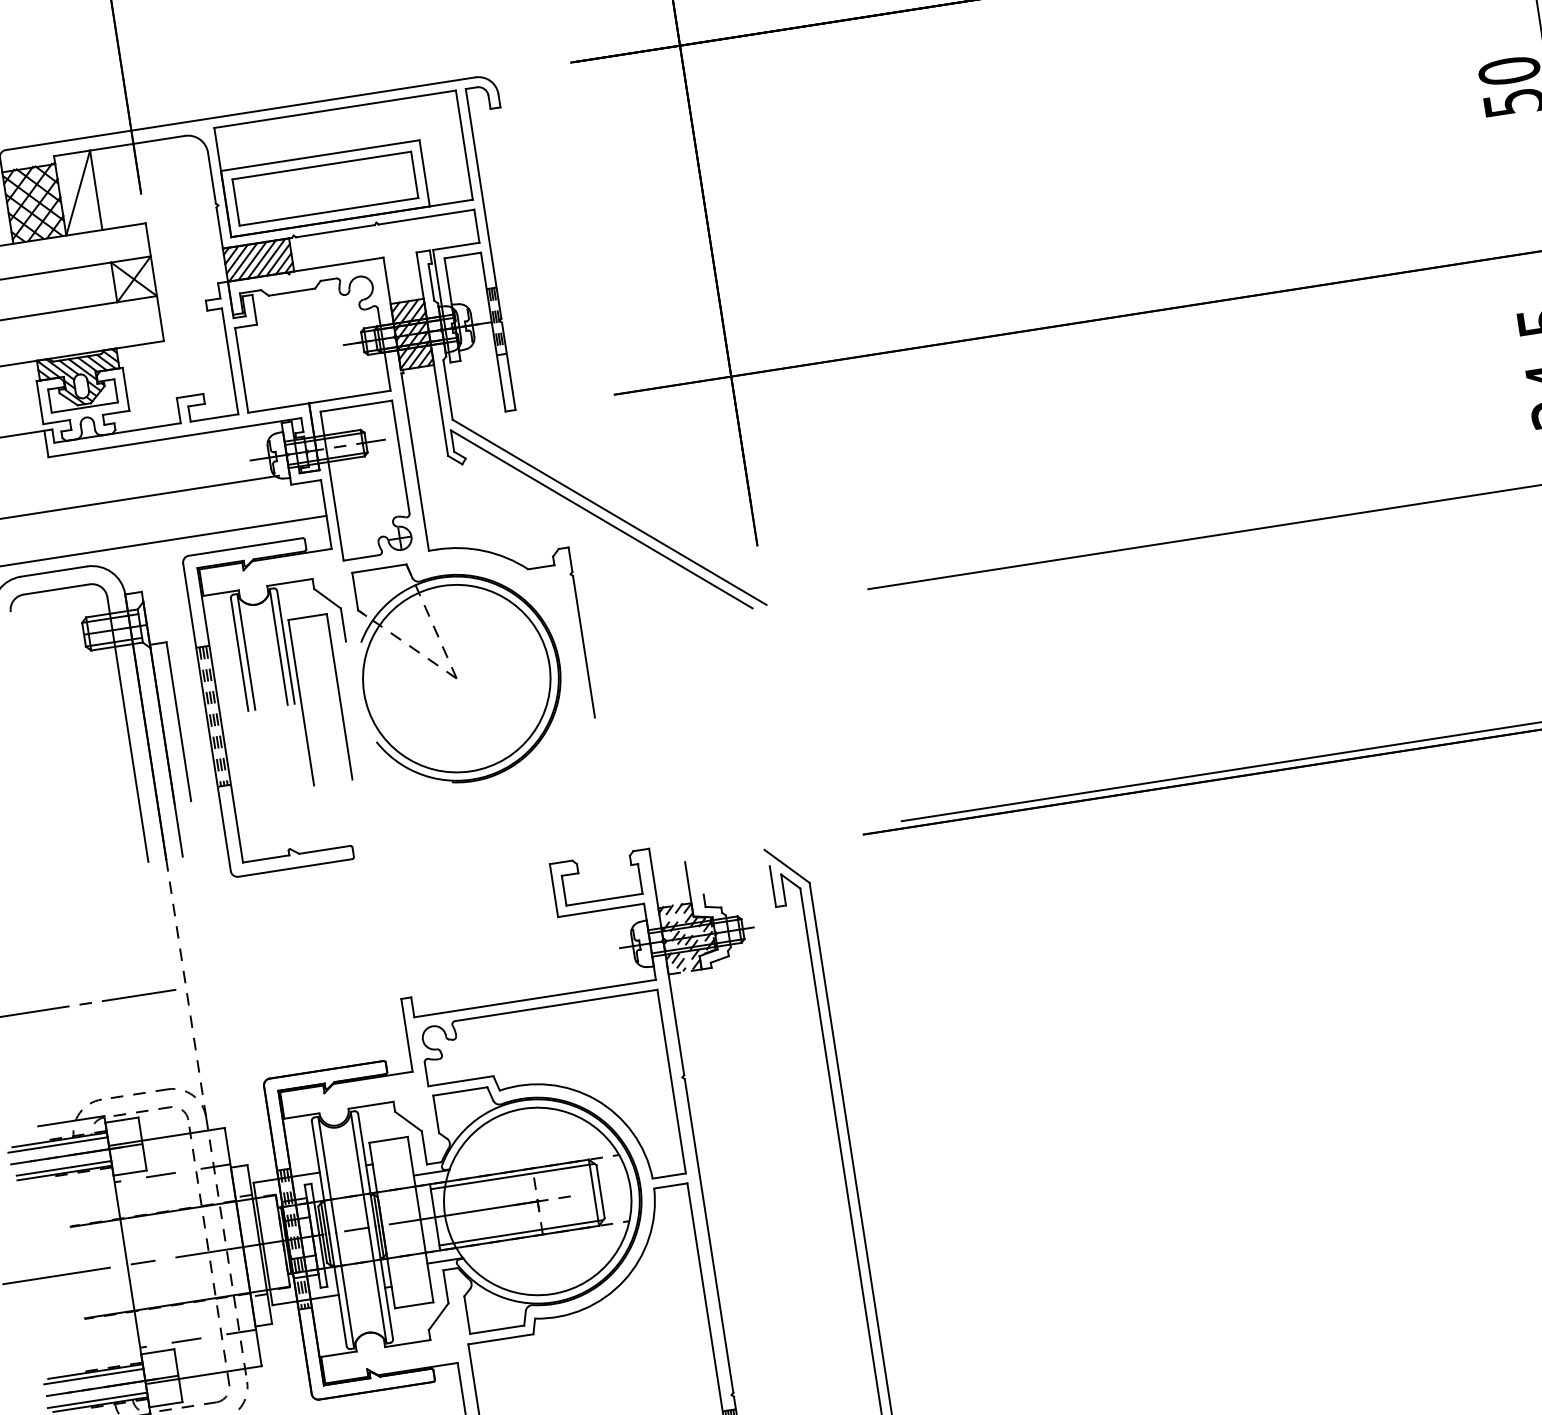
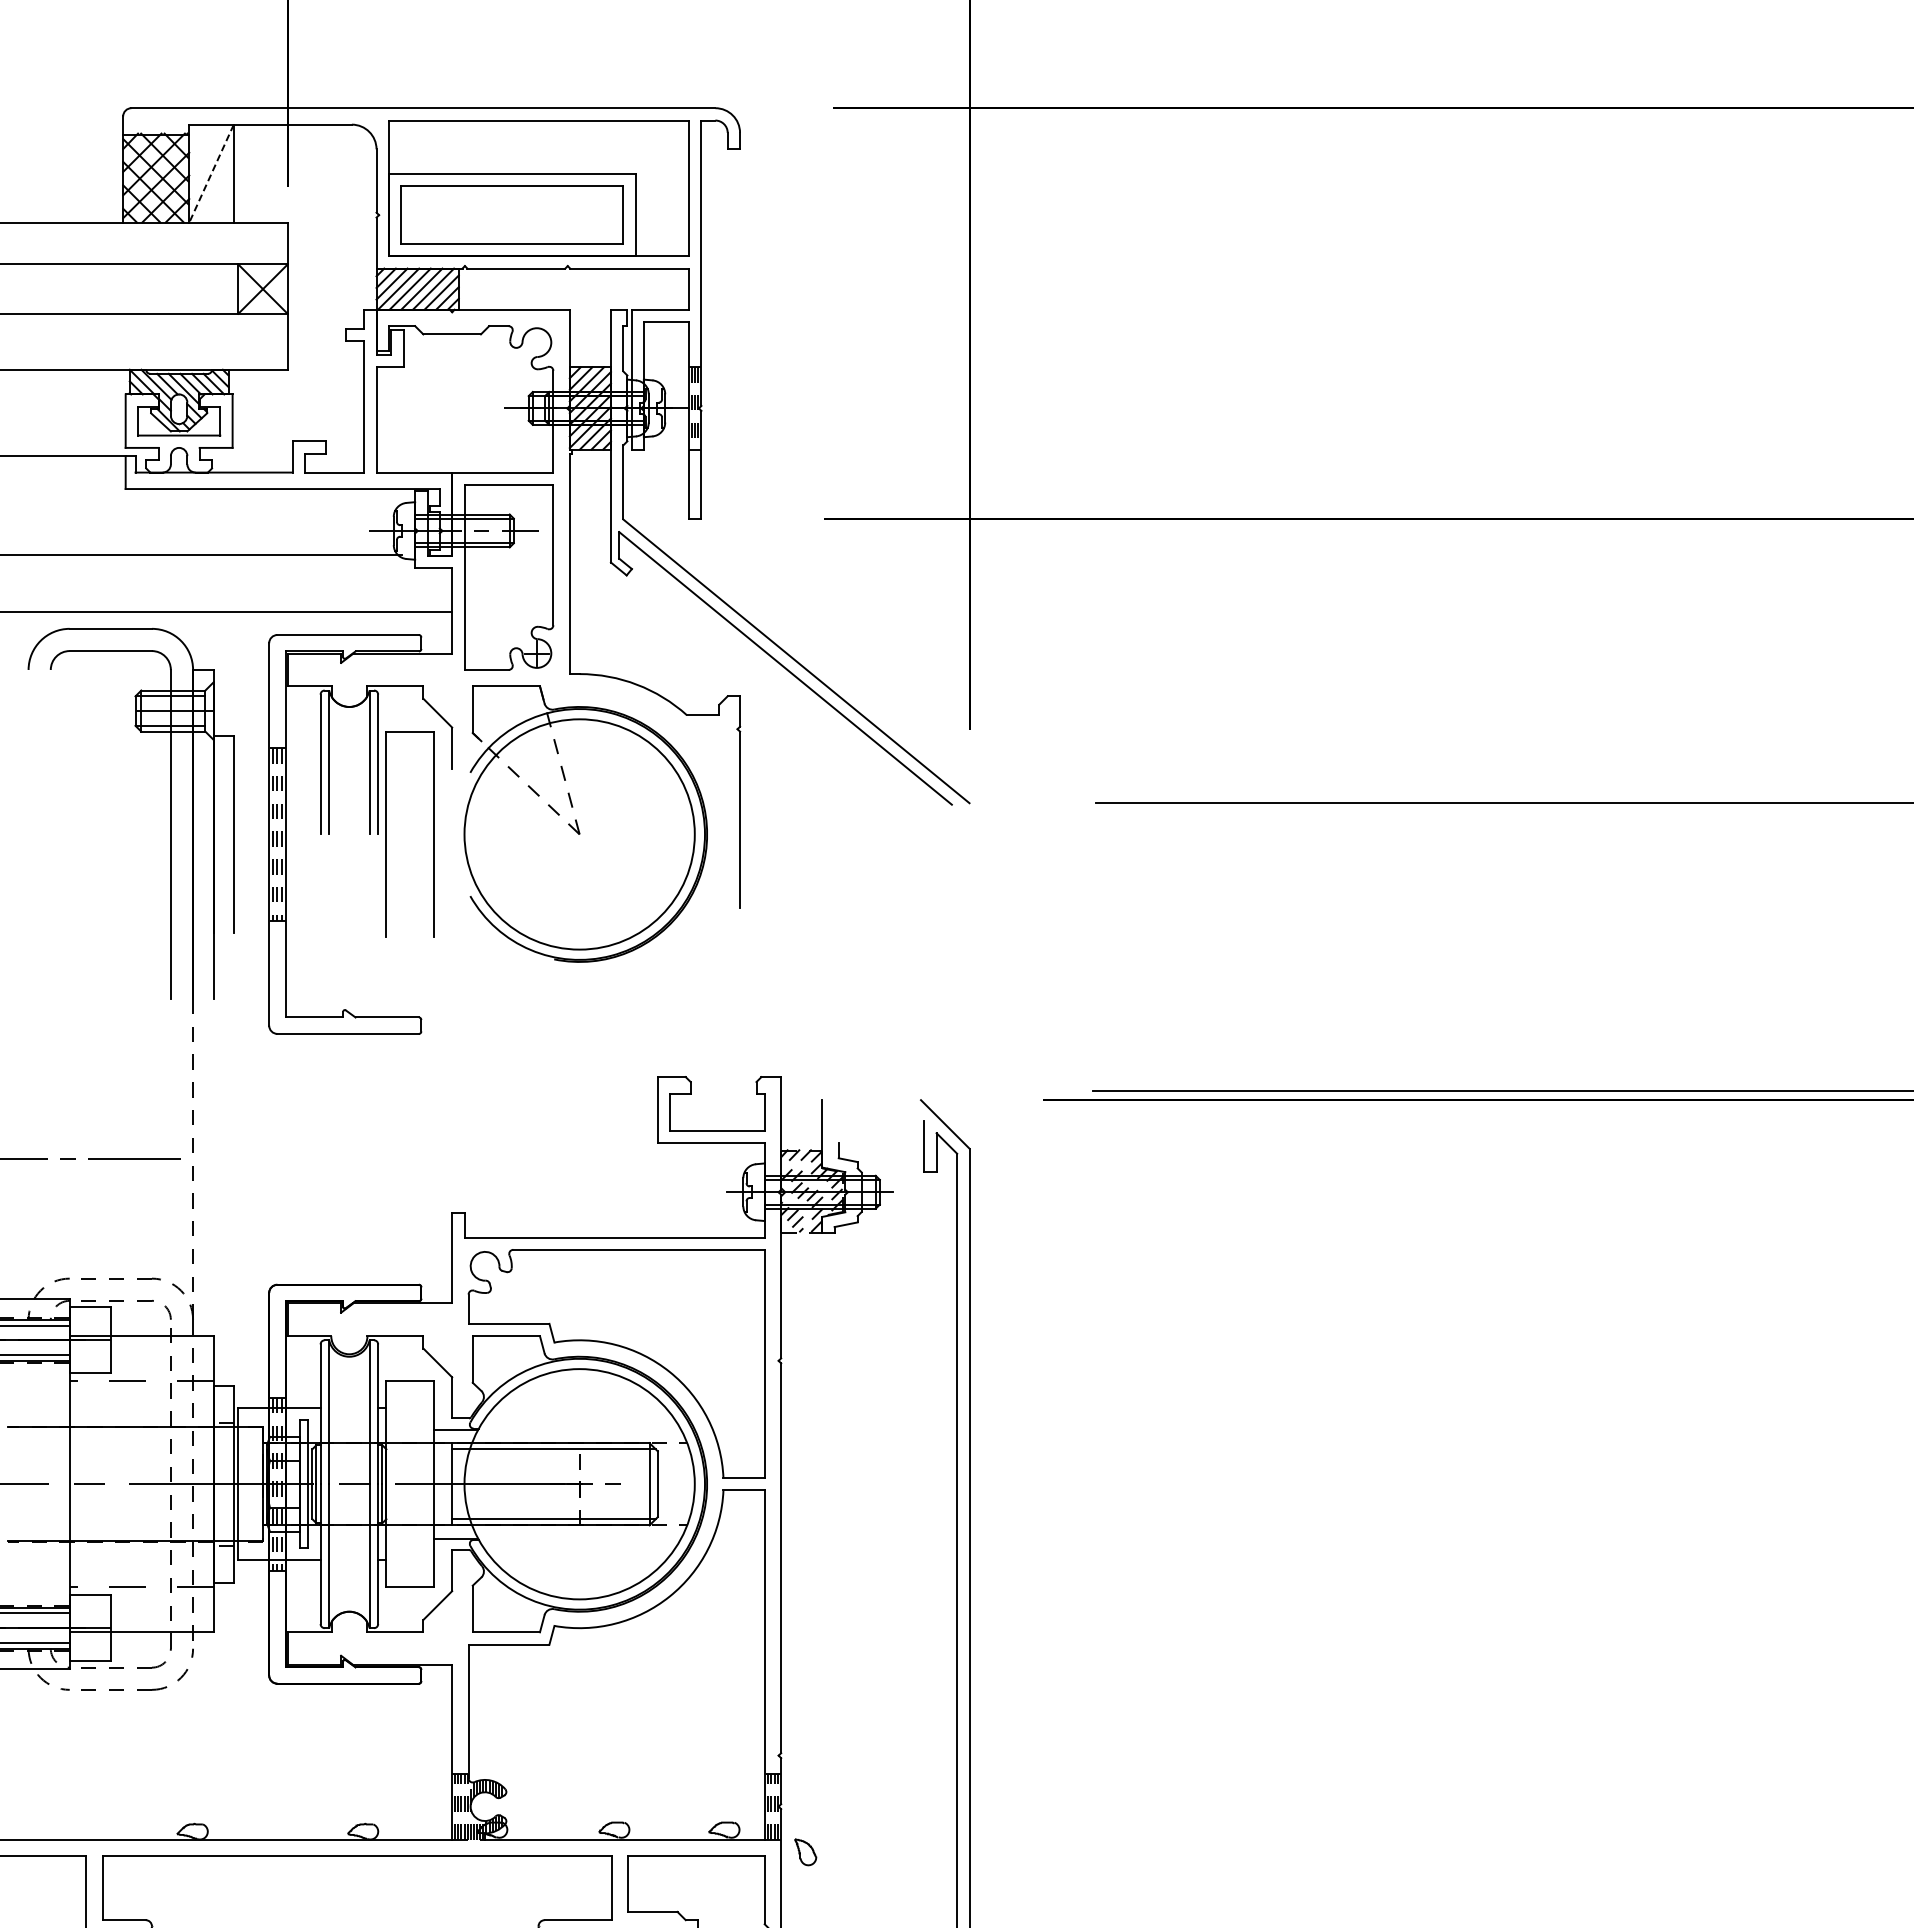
line: (78, 193) -> (211, 174), solid -> dashed

